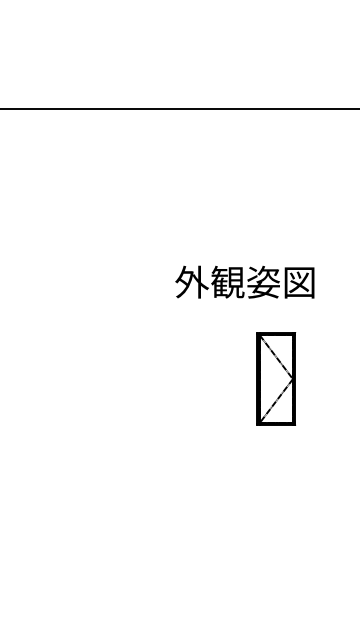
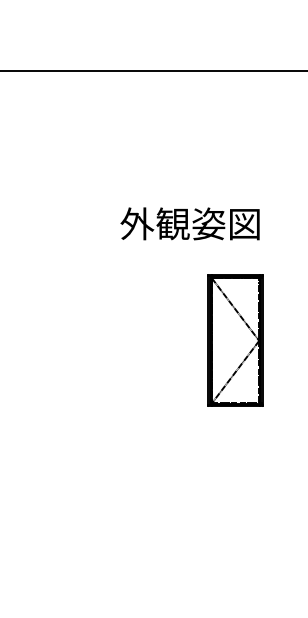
text: (244, 281) -> (189, 223), moved
part: (276, 378) -> (235, 340), size x1.43

